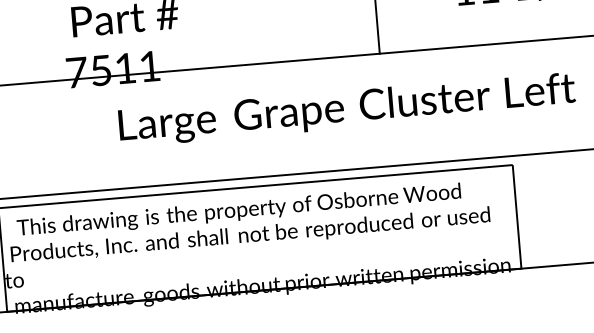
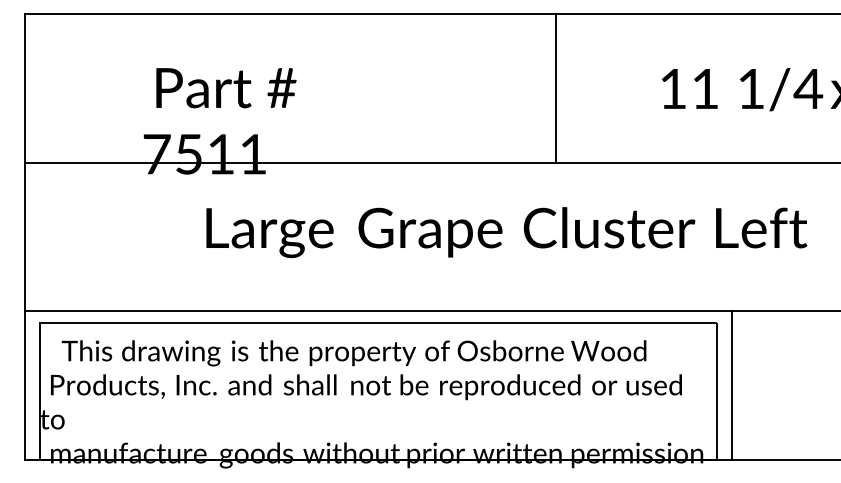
line: (527, 211) -> (731, 385), added

